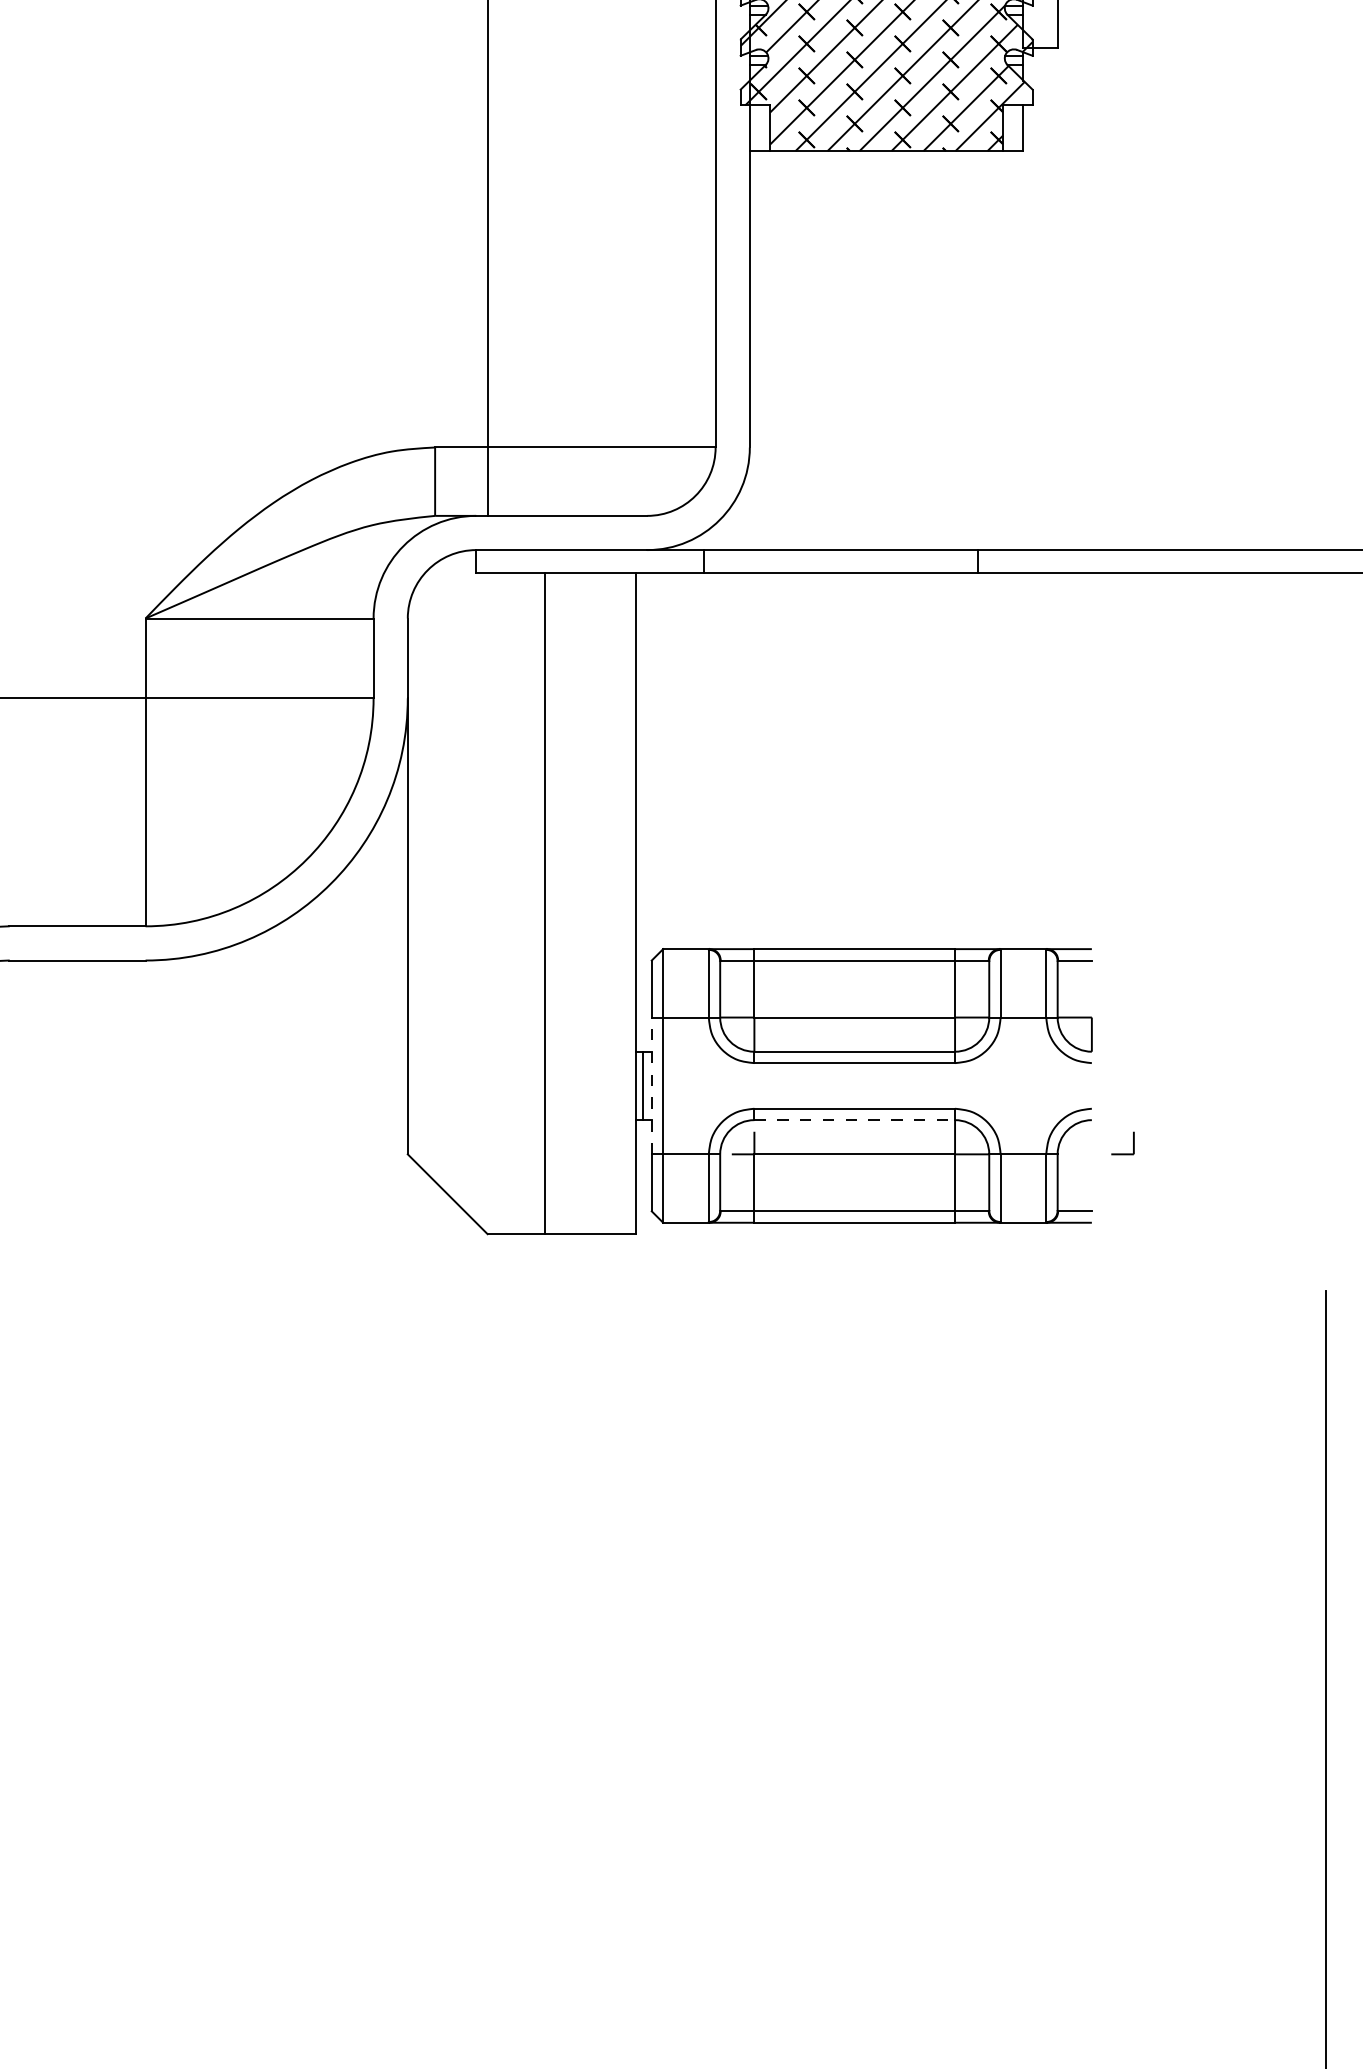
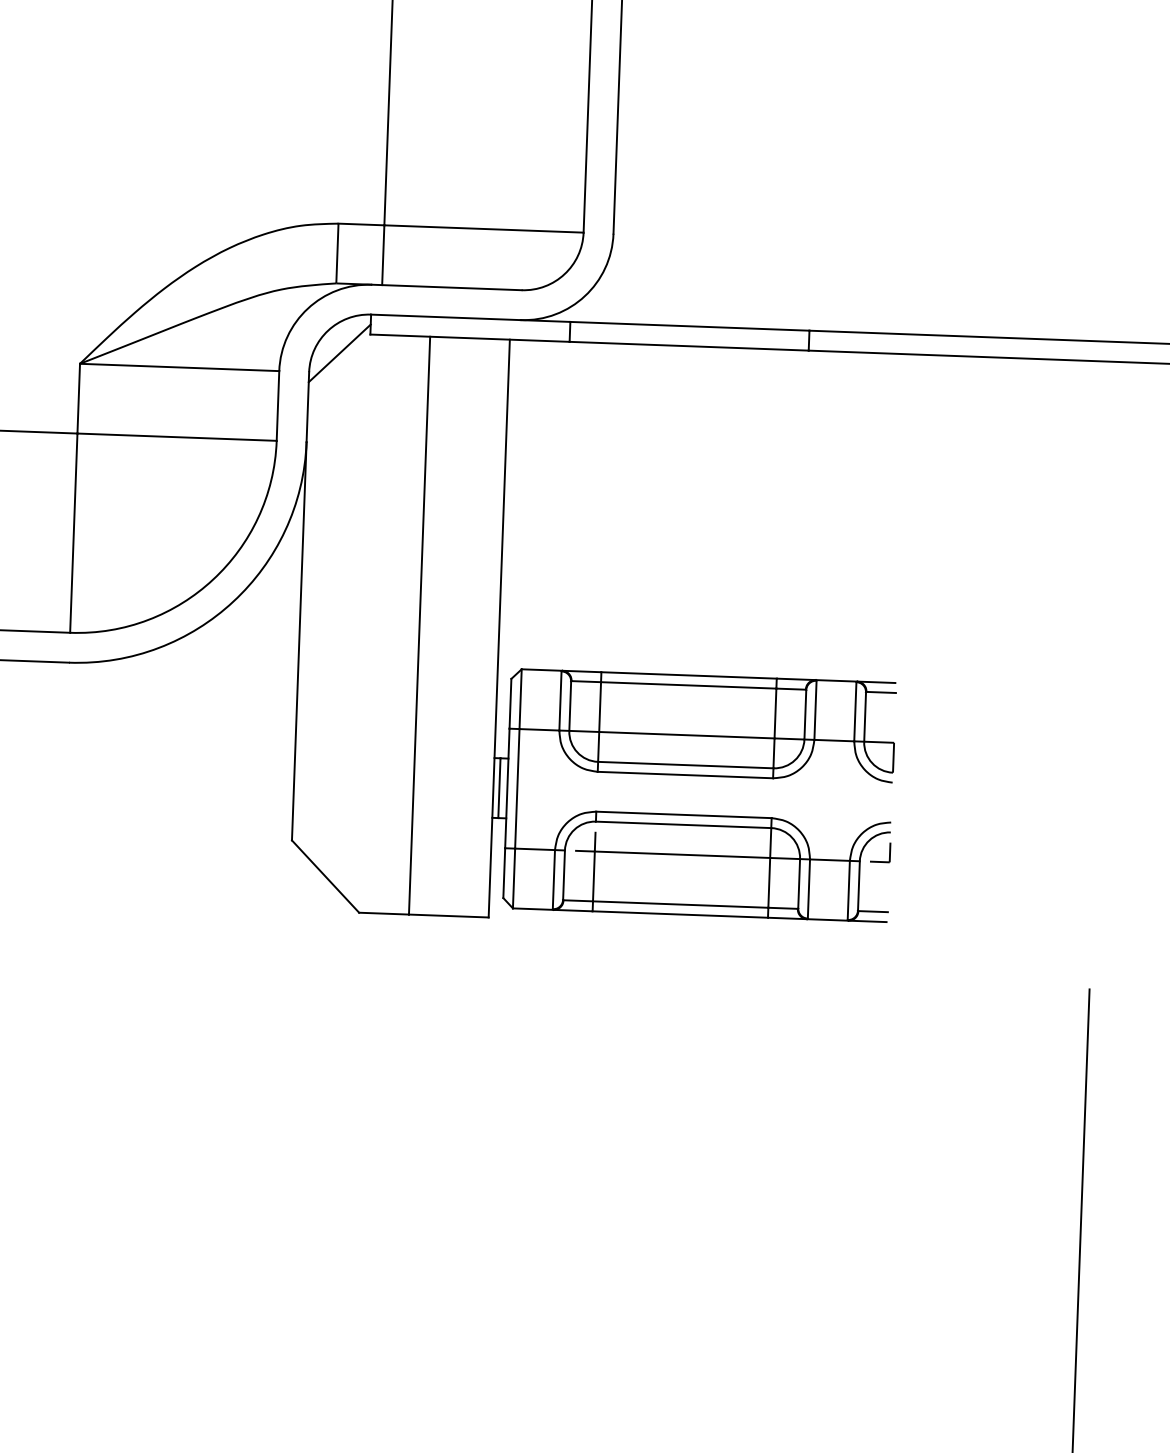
line: (441, 595) -> (339, 353), added
line: (651, 1085) -> (507, 788), dashed -> solid
line: (855, 1120) -> (684, 825), dashed -> solid
part: (1122, 1153) -> (879, 861), moved

